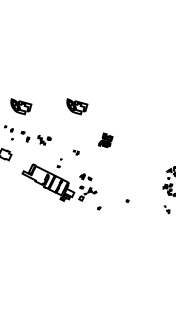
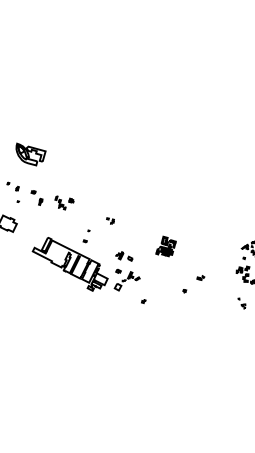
part: (77, 106) -> (112, 154), removed
part: (105, 139) -> (165, 245), moved
part: (138, 191) -> (200, 277), added

